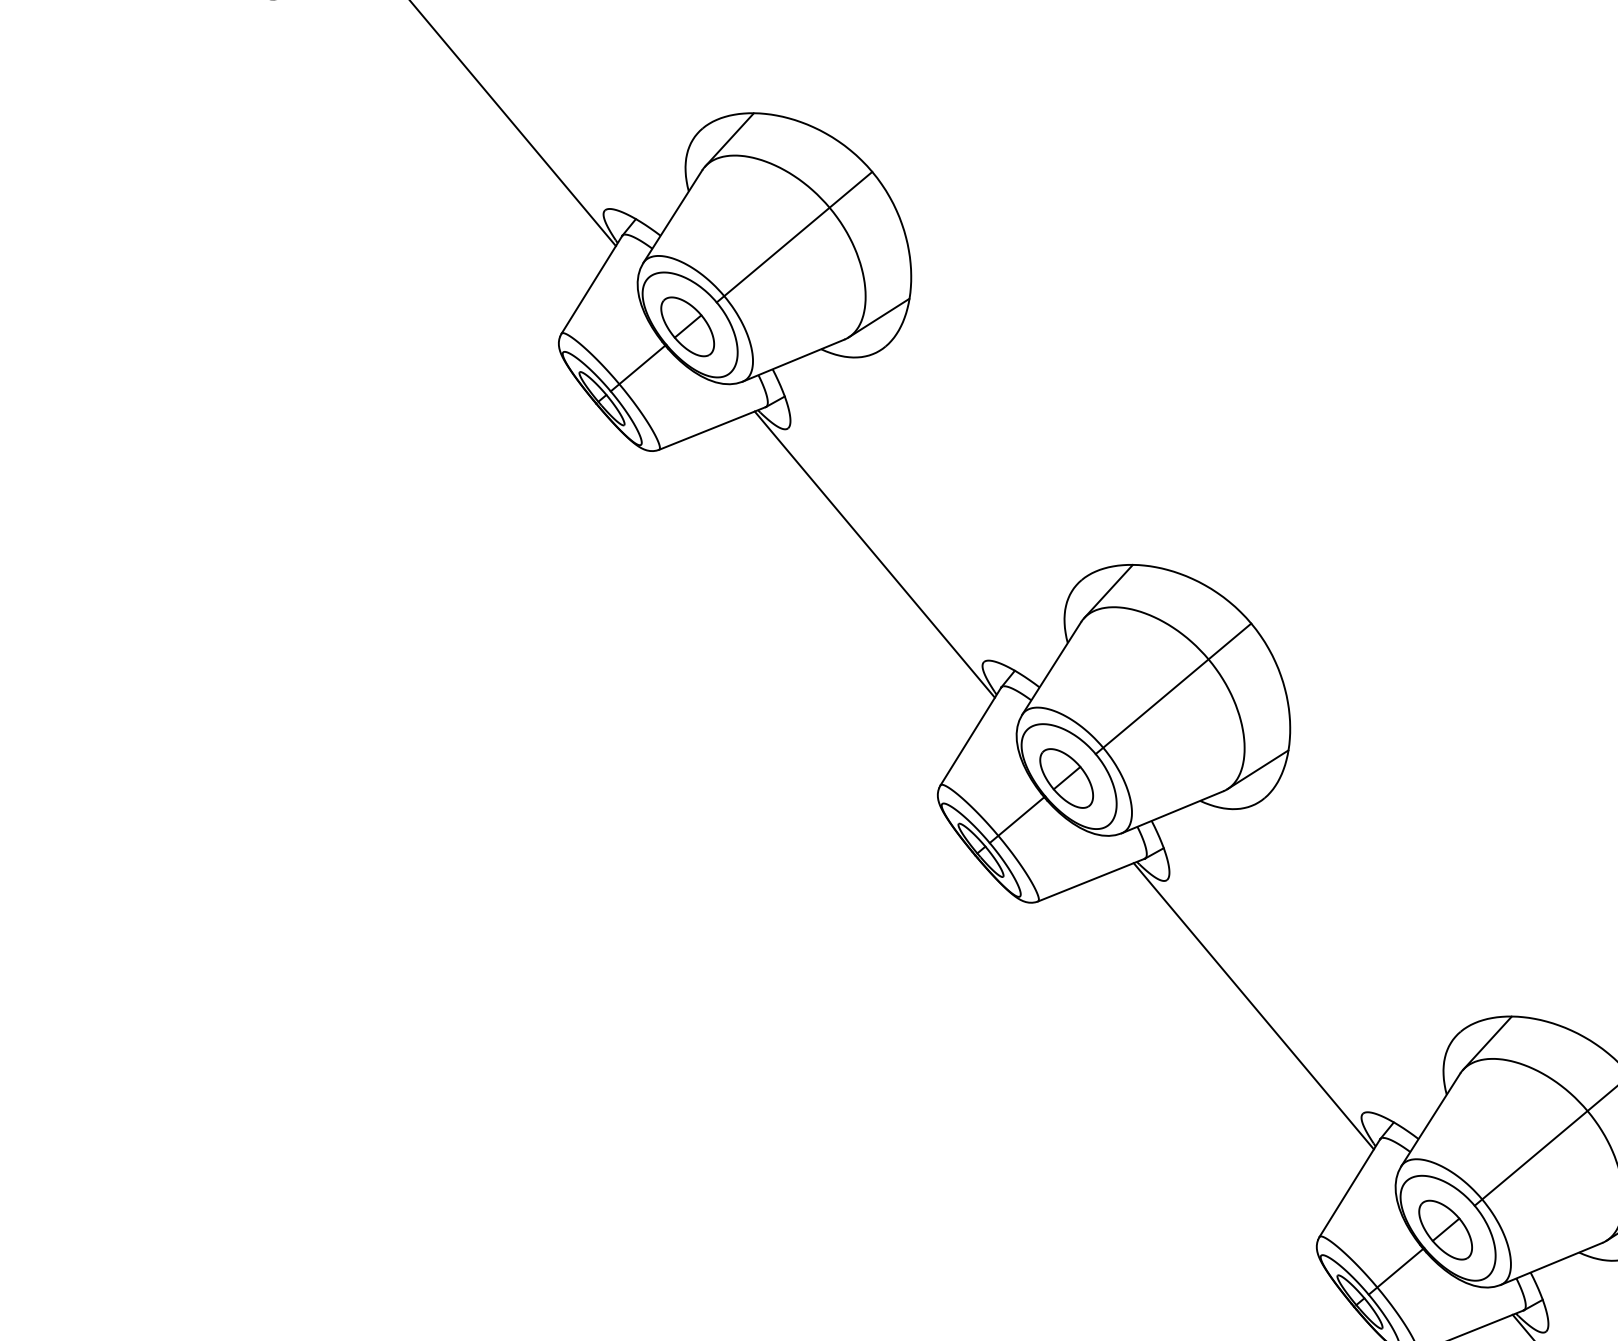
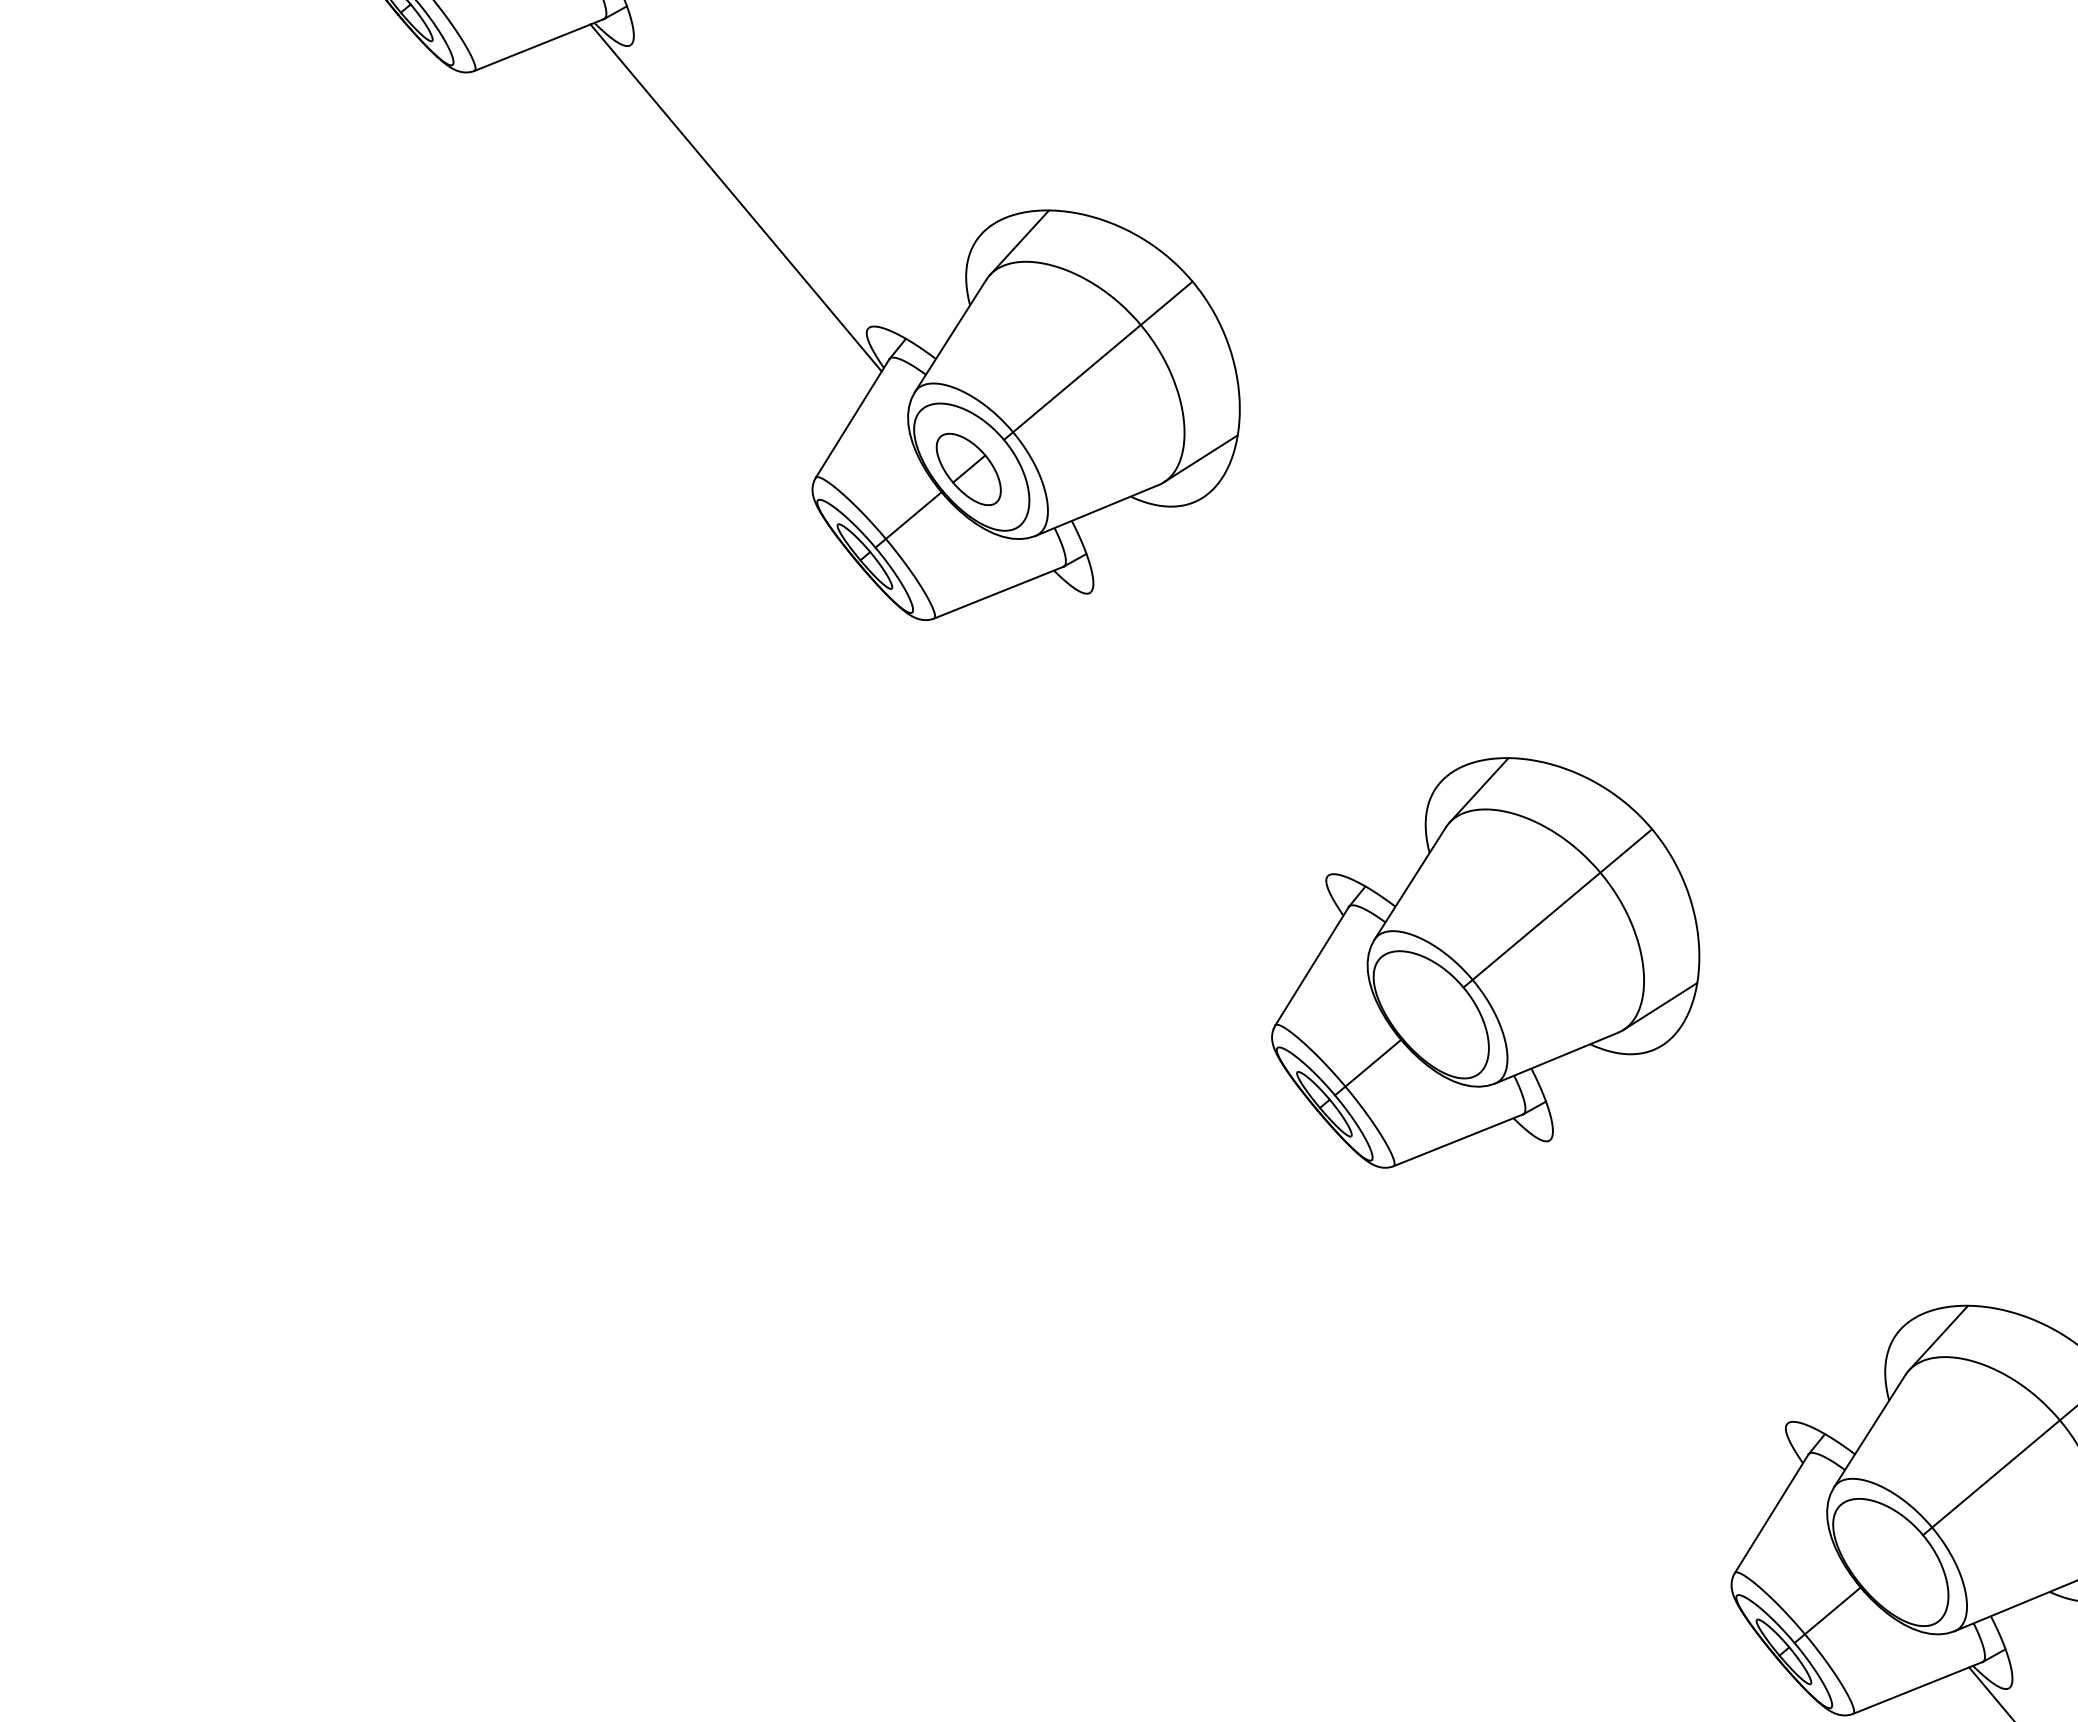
line: (874, 554) -> (1195, 745), removed
part: (1066, 777) -> (1428, 1016), removed
line: (1253, 1005) -> (1654, 1292), removed
part: (1445, 1229) -> (1887, 1564), removed

